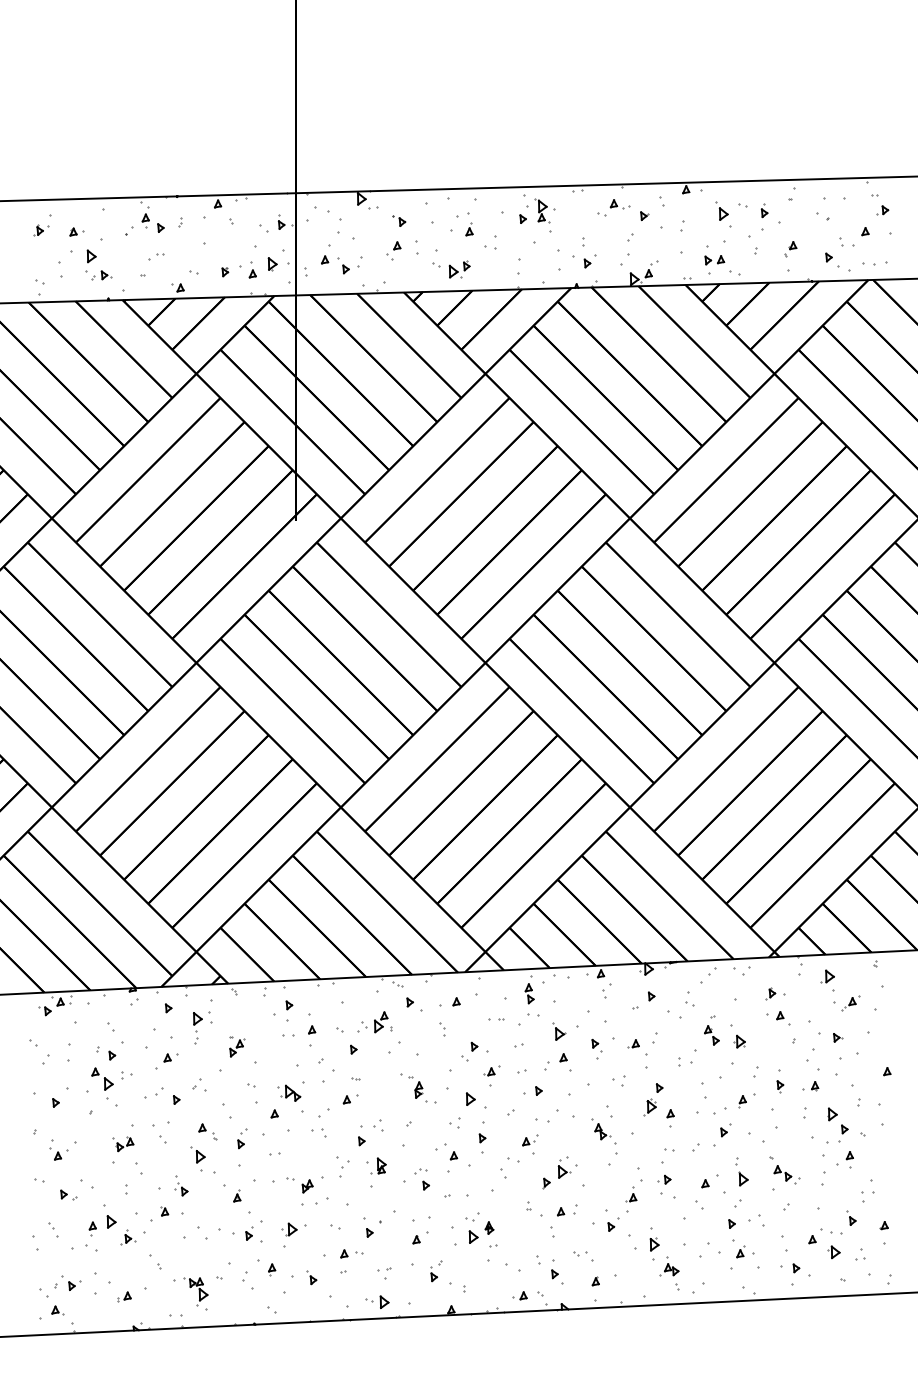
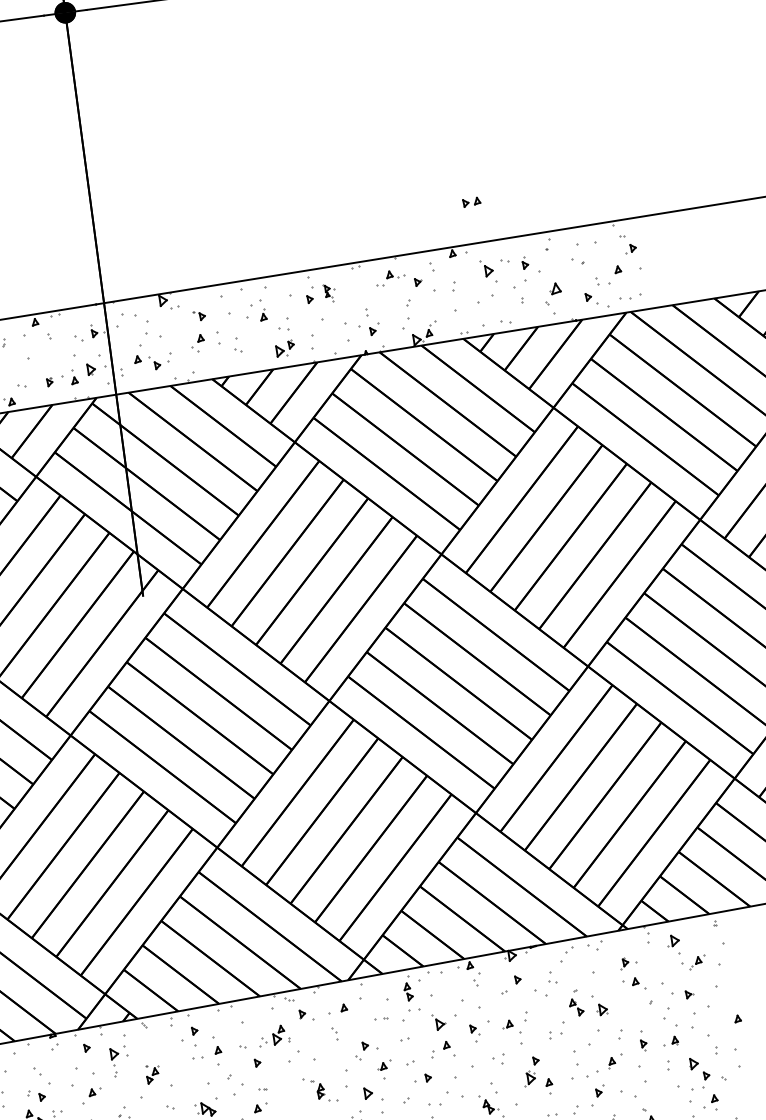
part: (544, 215) -> (328, 293), size x0.6
part: (790, 249) -> (553, 294), size x1.6
part: (714, 260) -> (471, 202), moved
part: (459, 269) -> (285, 348), moved

